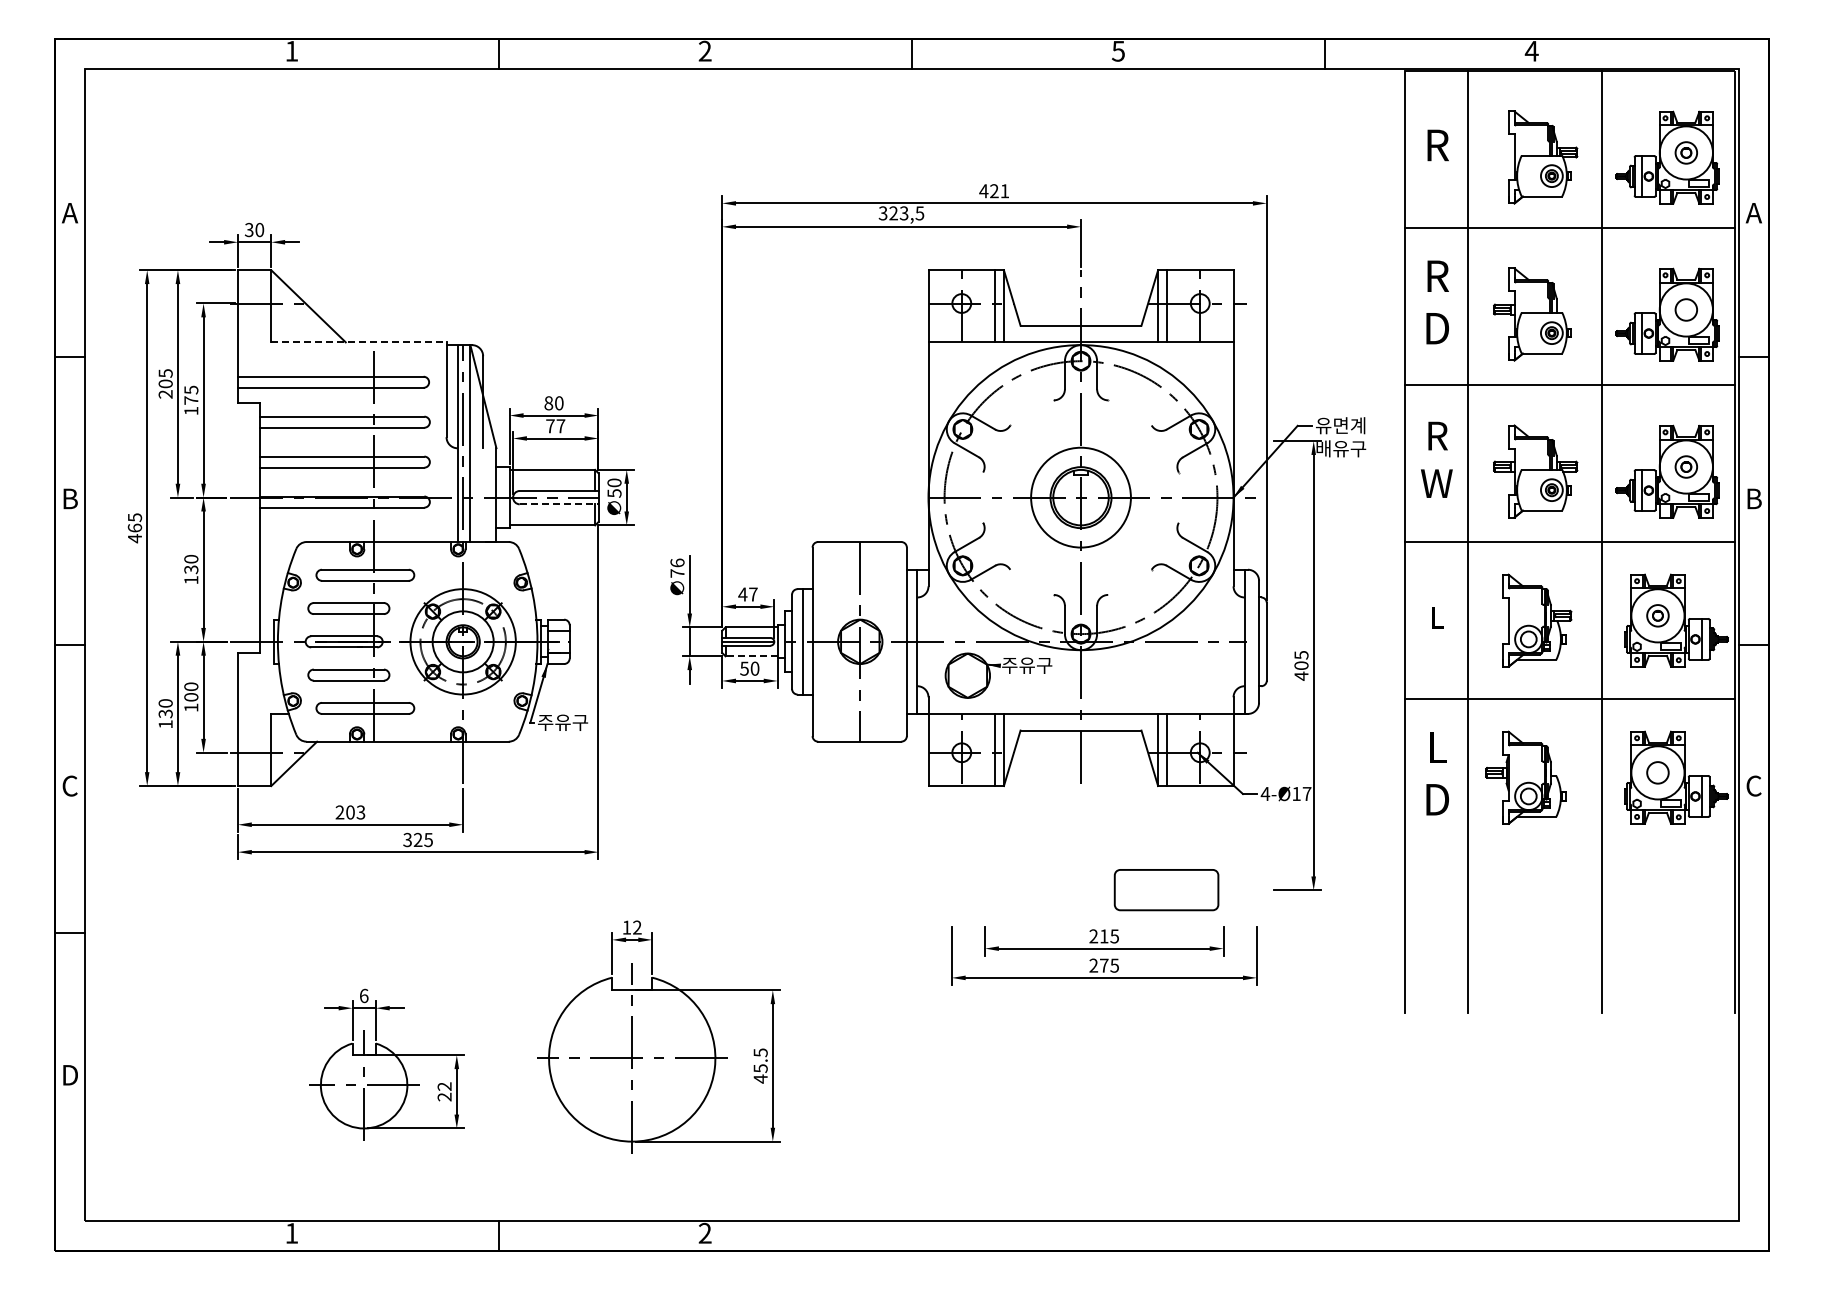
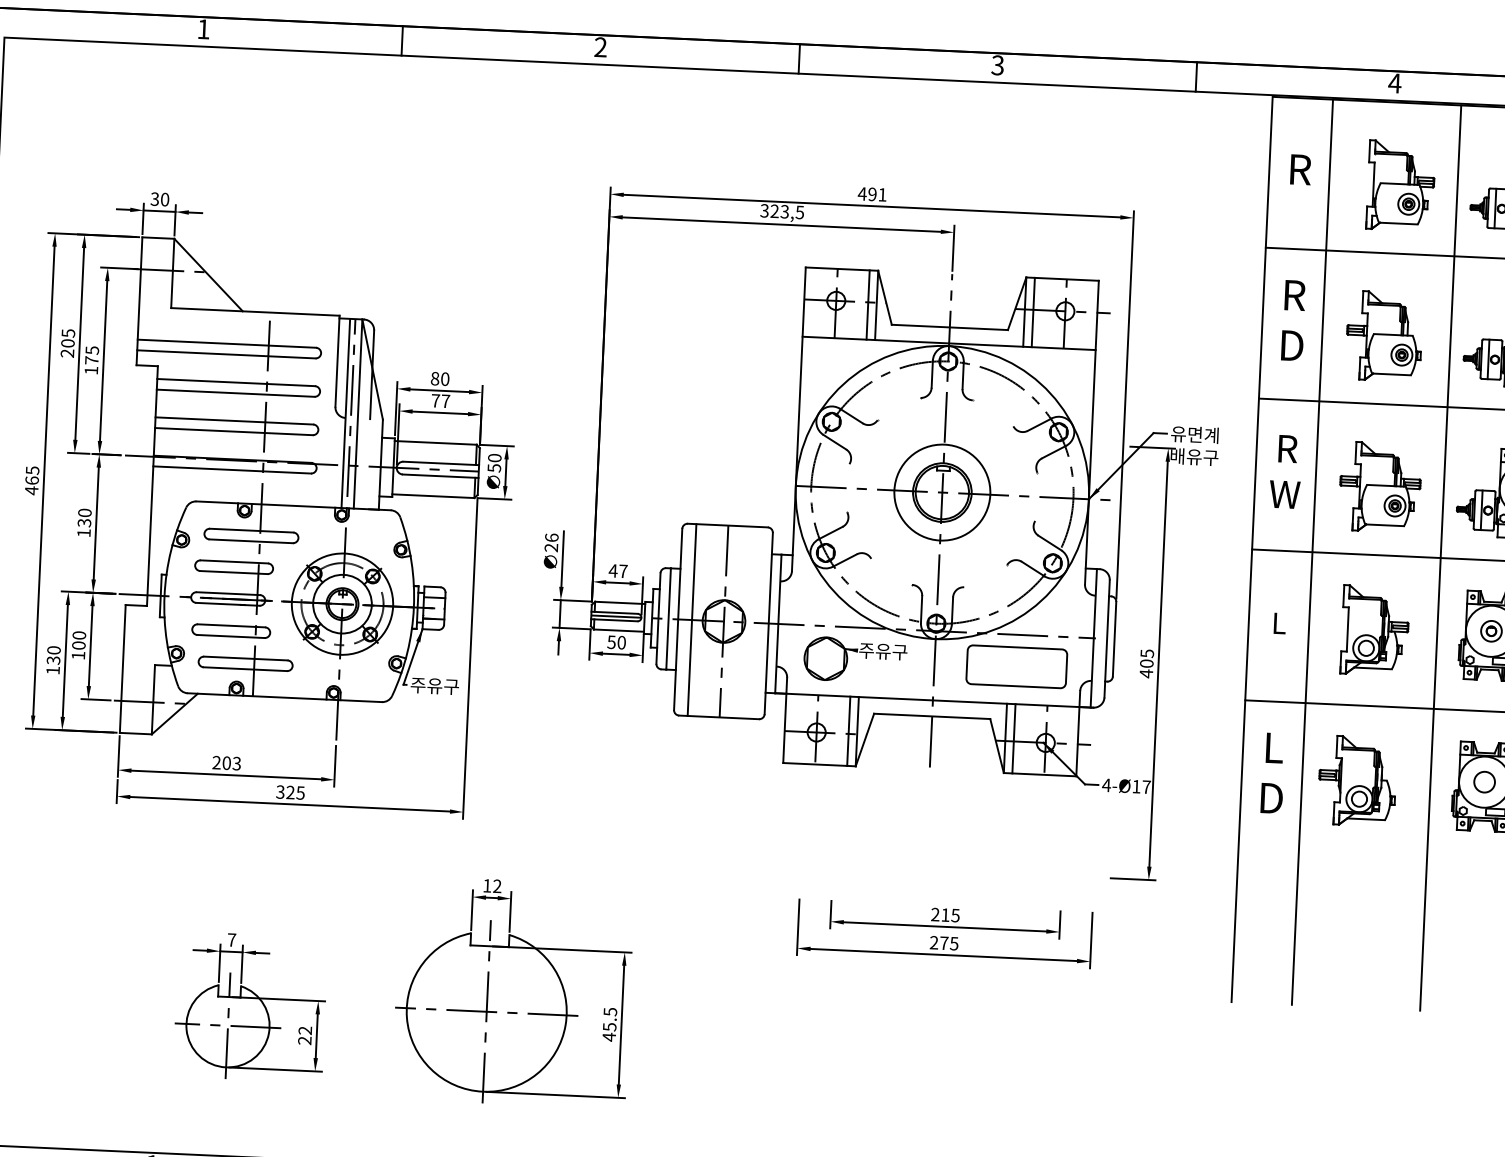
text: (1118, 50) -> (997, 64), 5 -> 3
text: (994, 191) -> (872, 194), 421 -> 491
line: (358, 342) -> (254, 312), dashed -> solid
line: (559, 504) -> (441, 476), dashed -> solid
text: (677, 573) -> (551, 547), 76 -> 26
line: (827, 641) -> (692, 619), added
line: (751, 656) -> (618, 630), dashed -> solid
part: (1166, 890) -> (1016, 667), moved
text: (363, 995) -> (231, 939), 6 -> 7

